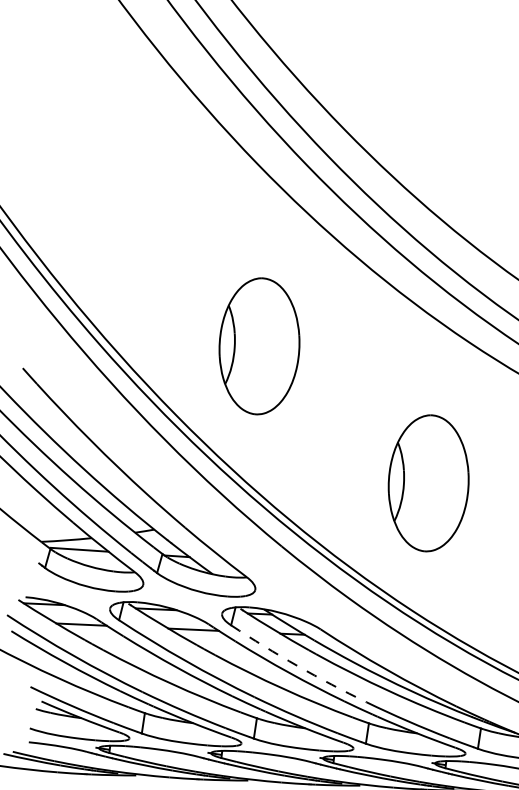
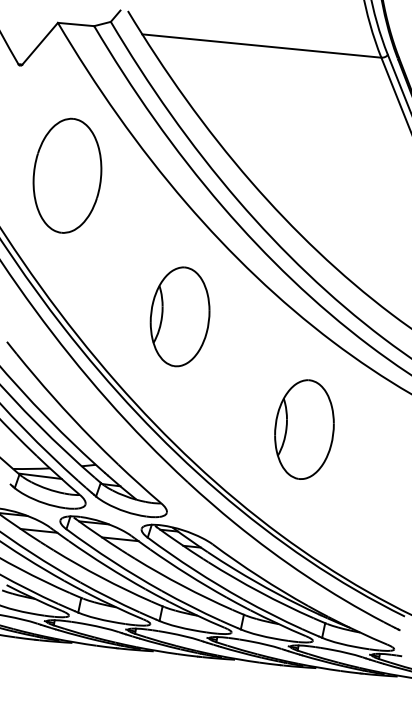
part: (92, 135) -> (67, 175), added
part: (258, 345) -> (179, 316), moved
part: (428, 483) -> (304, 429), moved
arc: (297, 666) -> (194, 570), dashed -> solid

